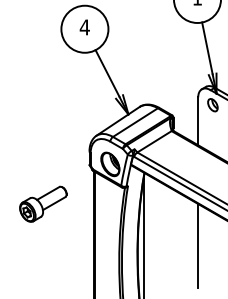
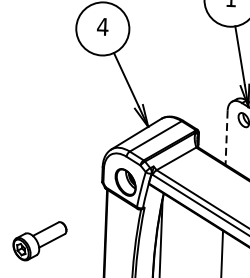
line: (198, 121) -> (226, 137), solid -> dashed
part: (43, 203) -> (40, 240), moved

